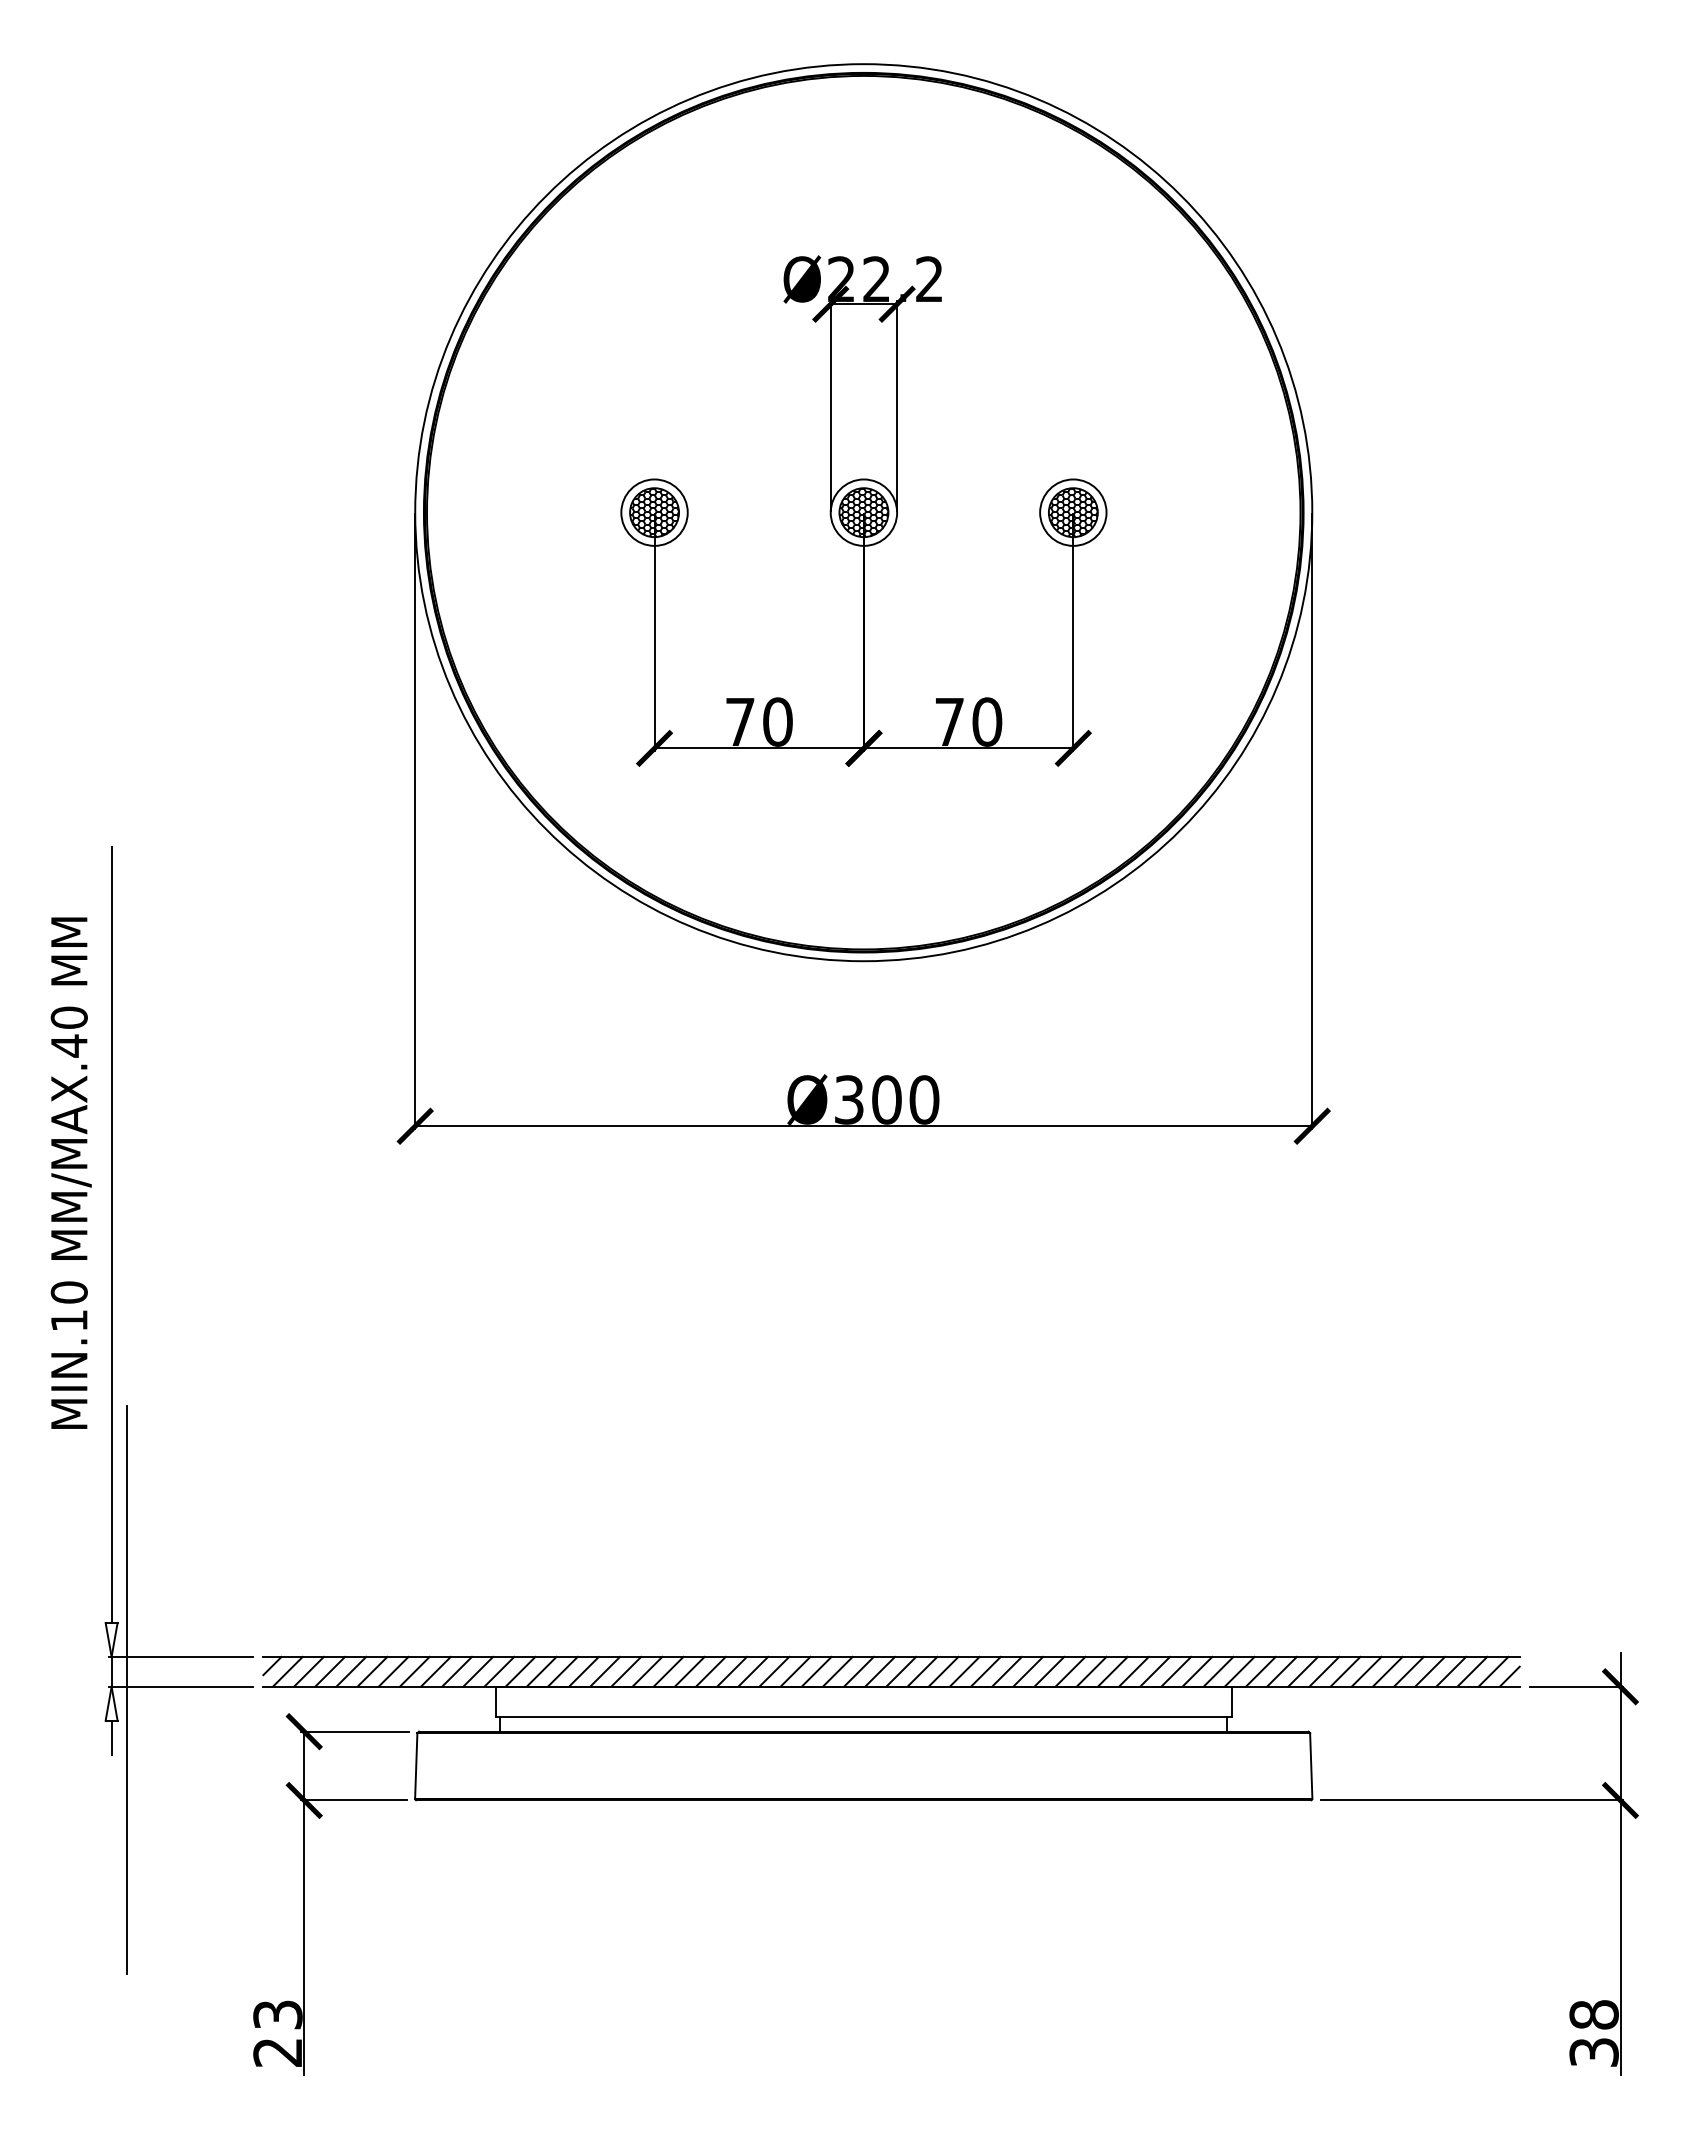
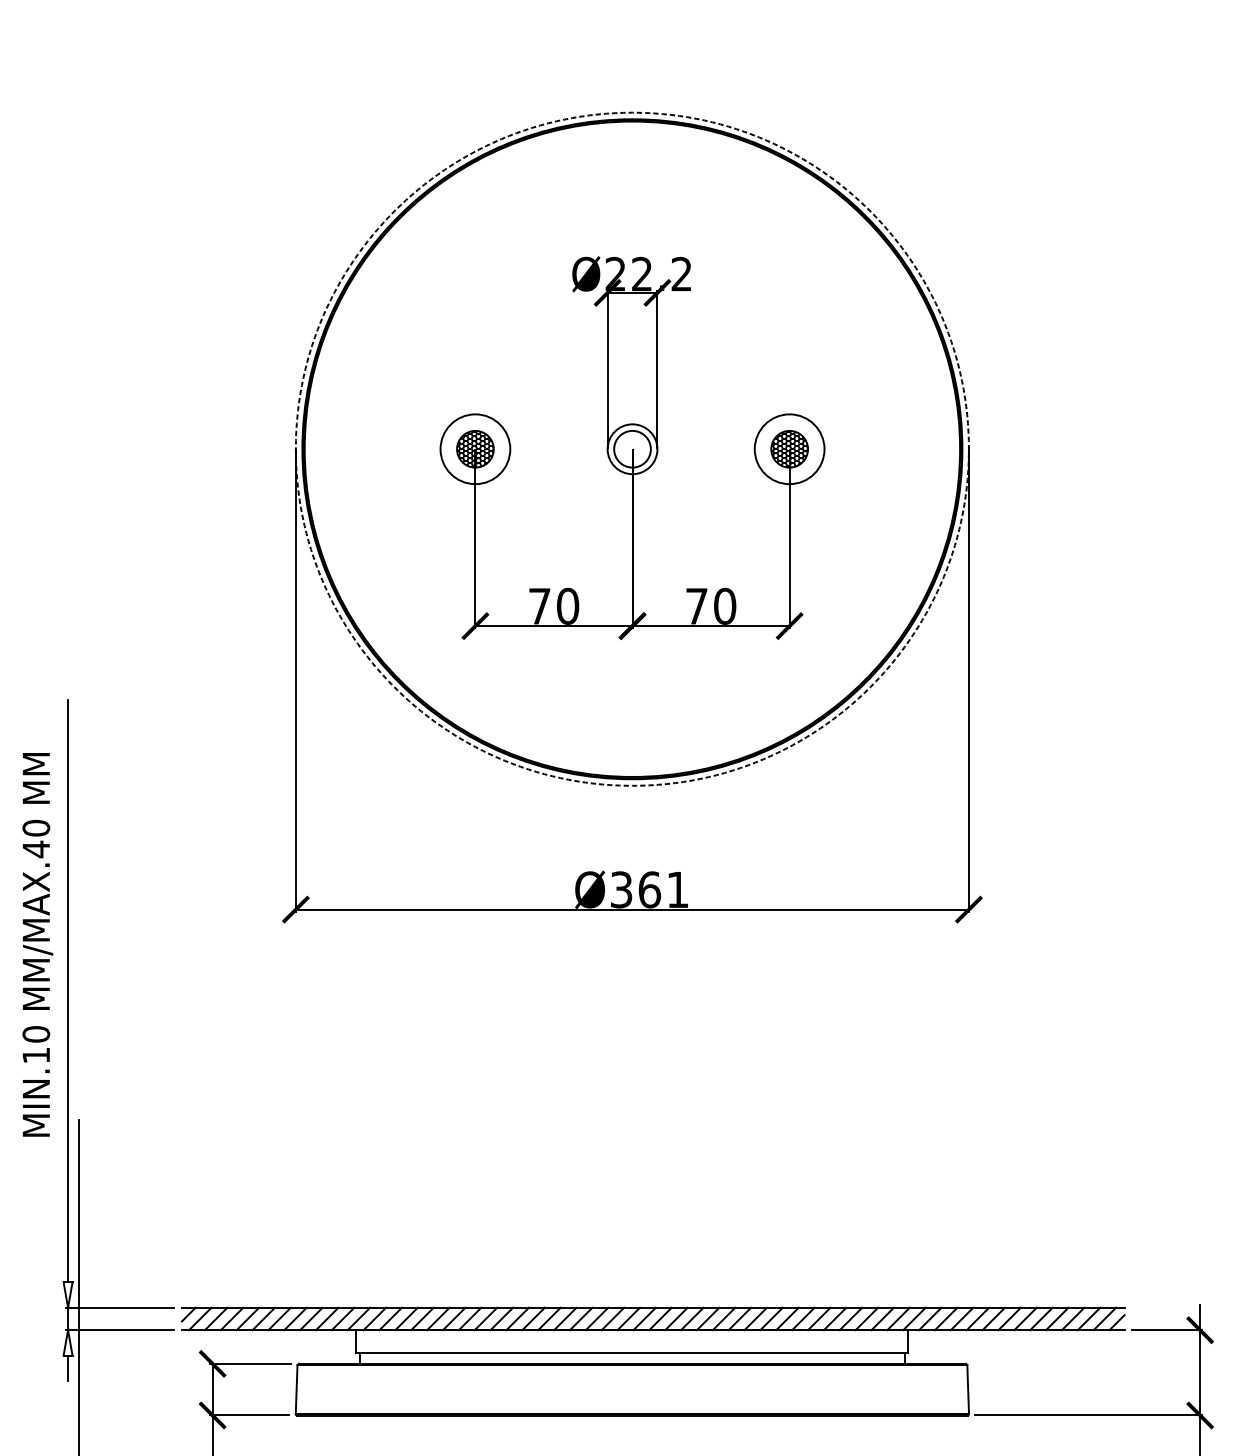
circle: (654, 512) -> (475, 449), size x1.4
circle: (863, 512) -> (632, 449), solid -> dashed
hatch: (863, 512) -> (632, 449), removed
circle: (1073, 512) -> (789, 449), size x1.4
text: (905, 1099) -> (663, 889), Ø300 -> Ø361

